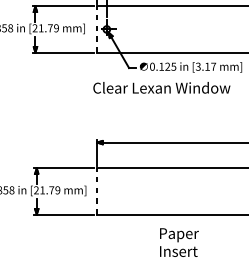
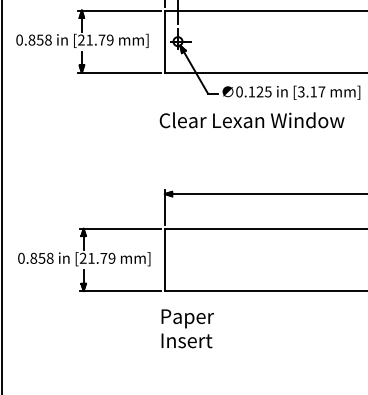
line: (96, 29) -> (164, 41), dashed -> solid
line: (96, 191) -> (164, 259), dashed -> solid
text: (179, 242) -> (187, 328), moved

